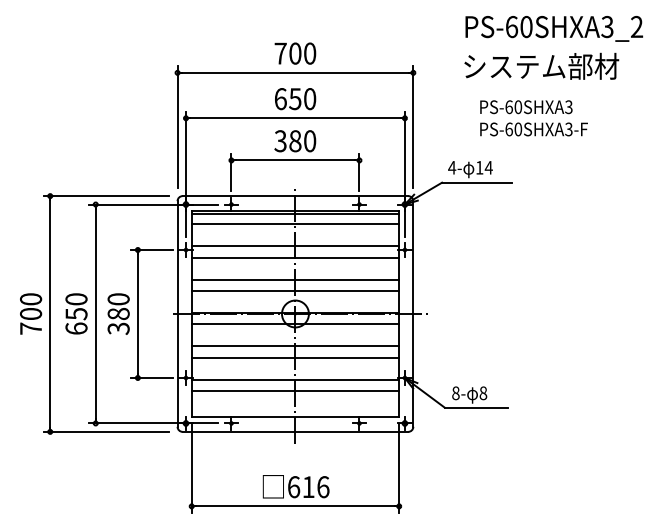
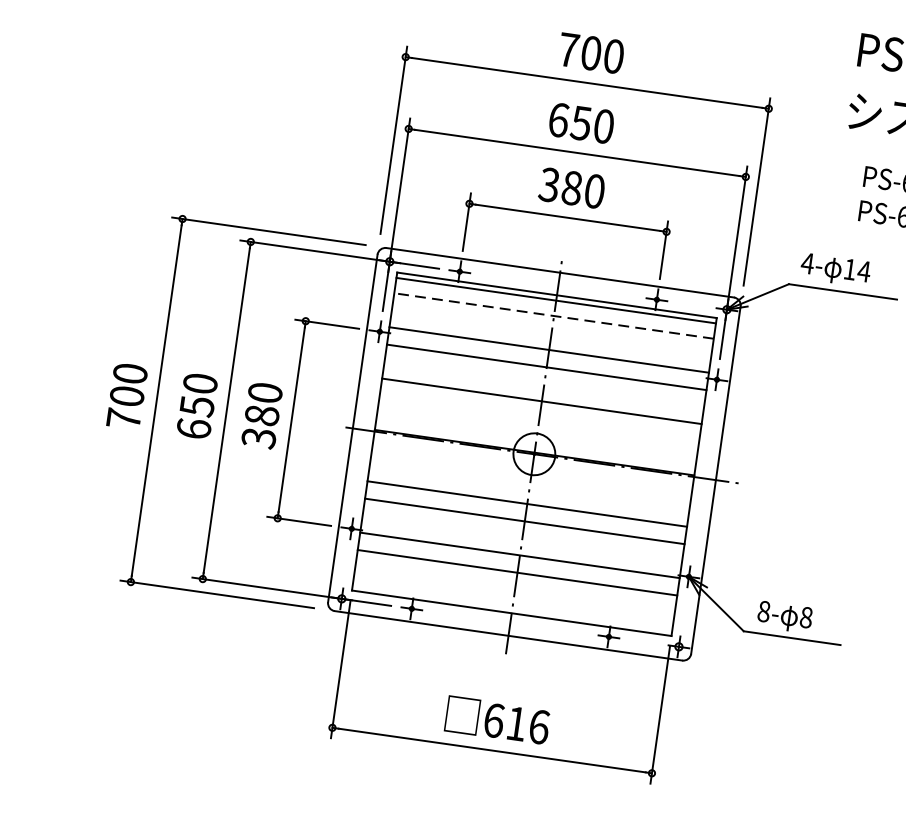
line: (295, 224) -> (554, 316), solid -> dashed
line: (295, 290) -> (539, 418), removed
line: (295, 324) -> (532, 470), removed

